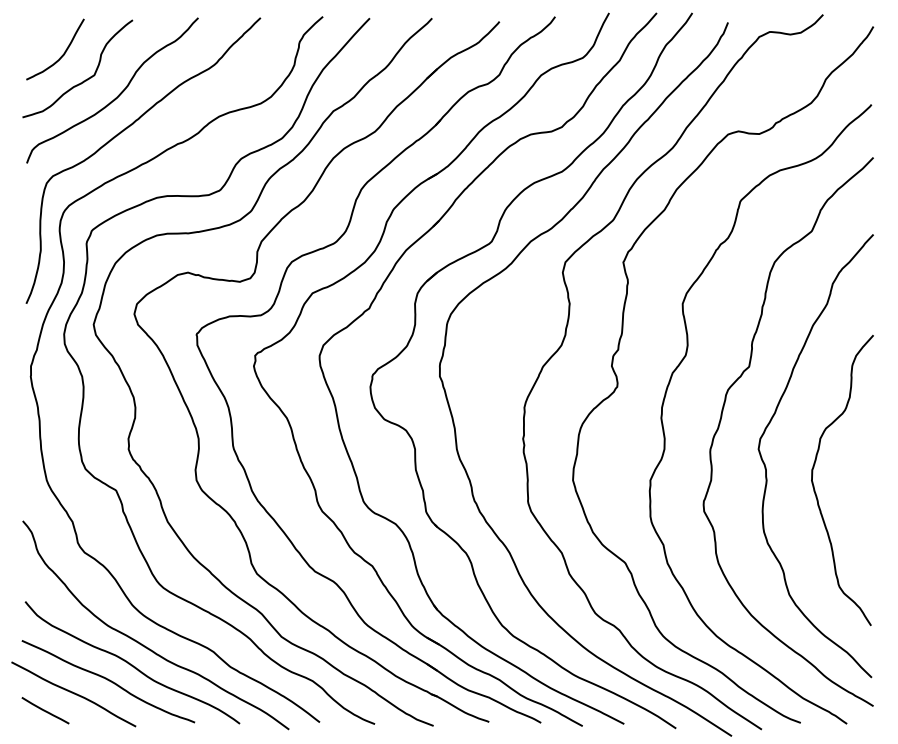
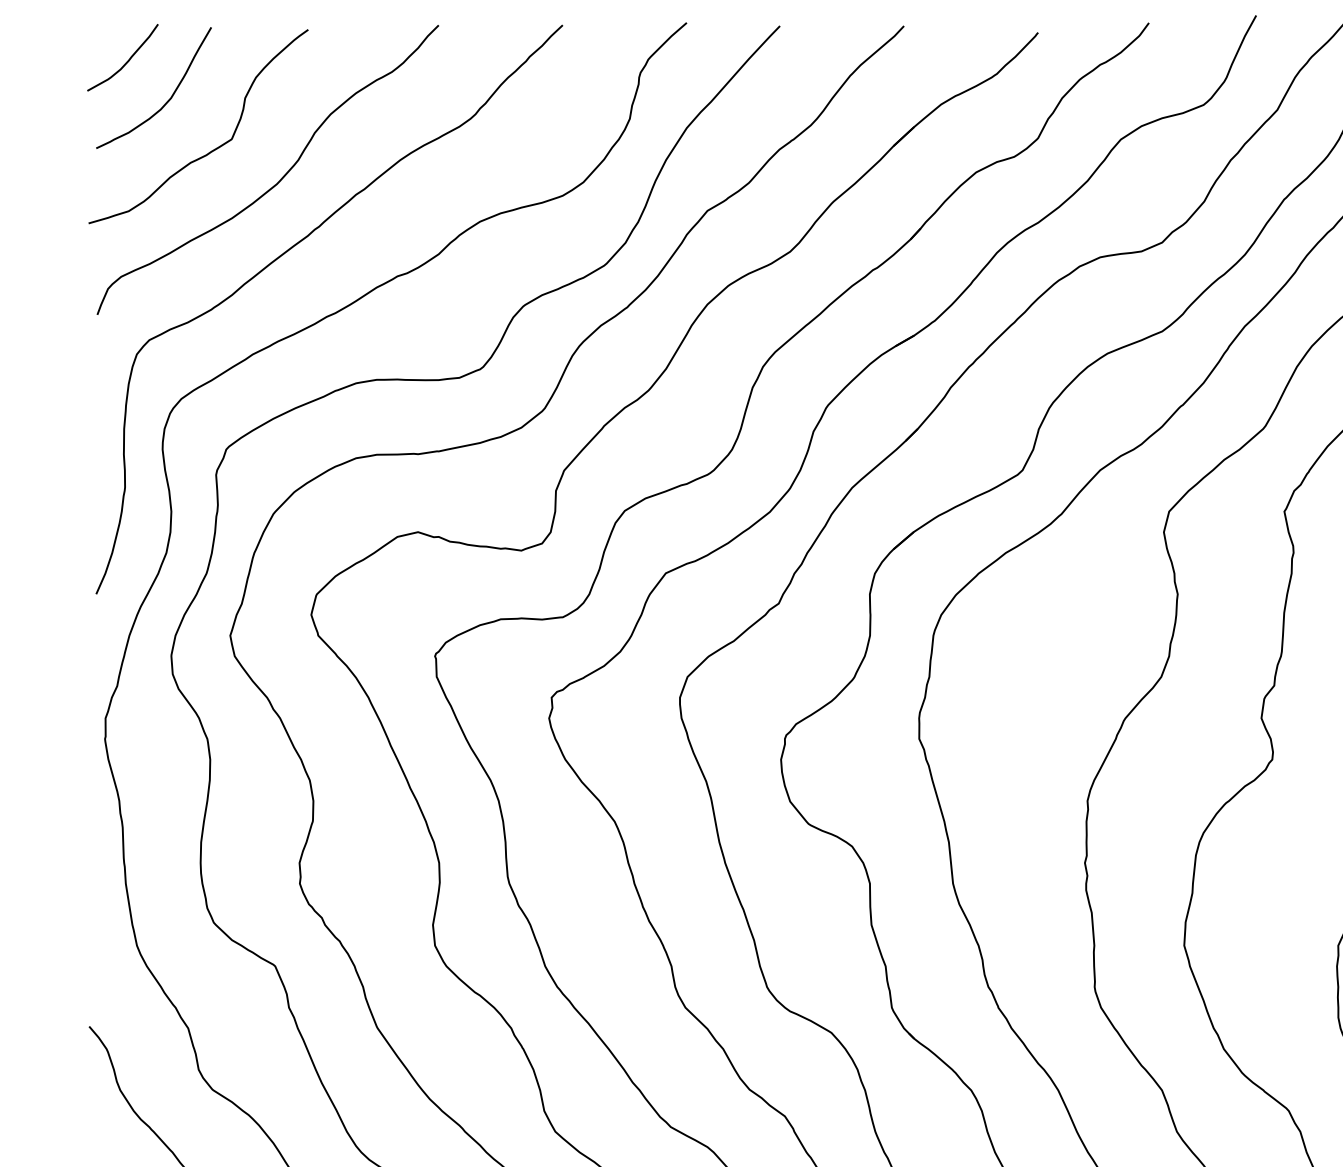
curve: (41, 35) -> (126, 60), added

